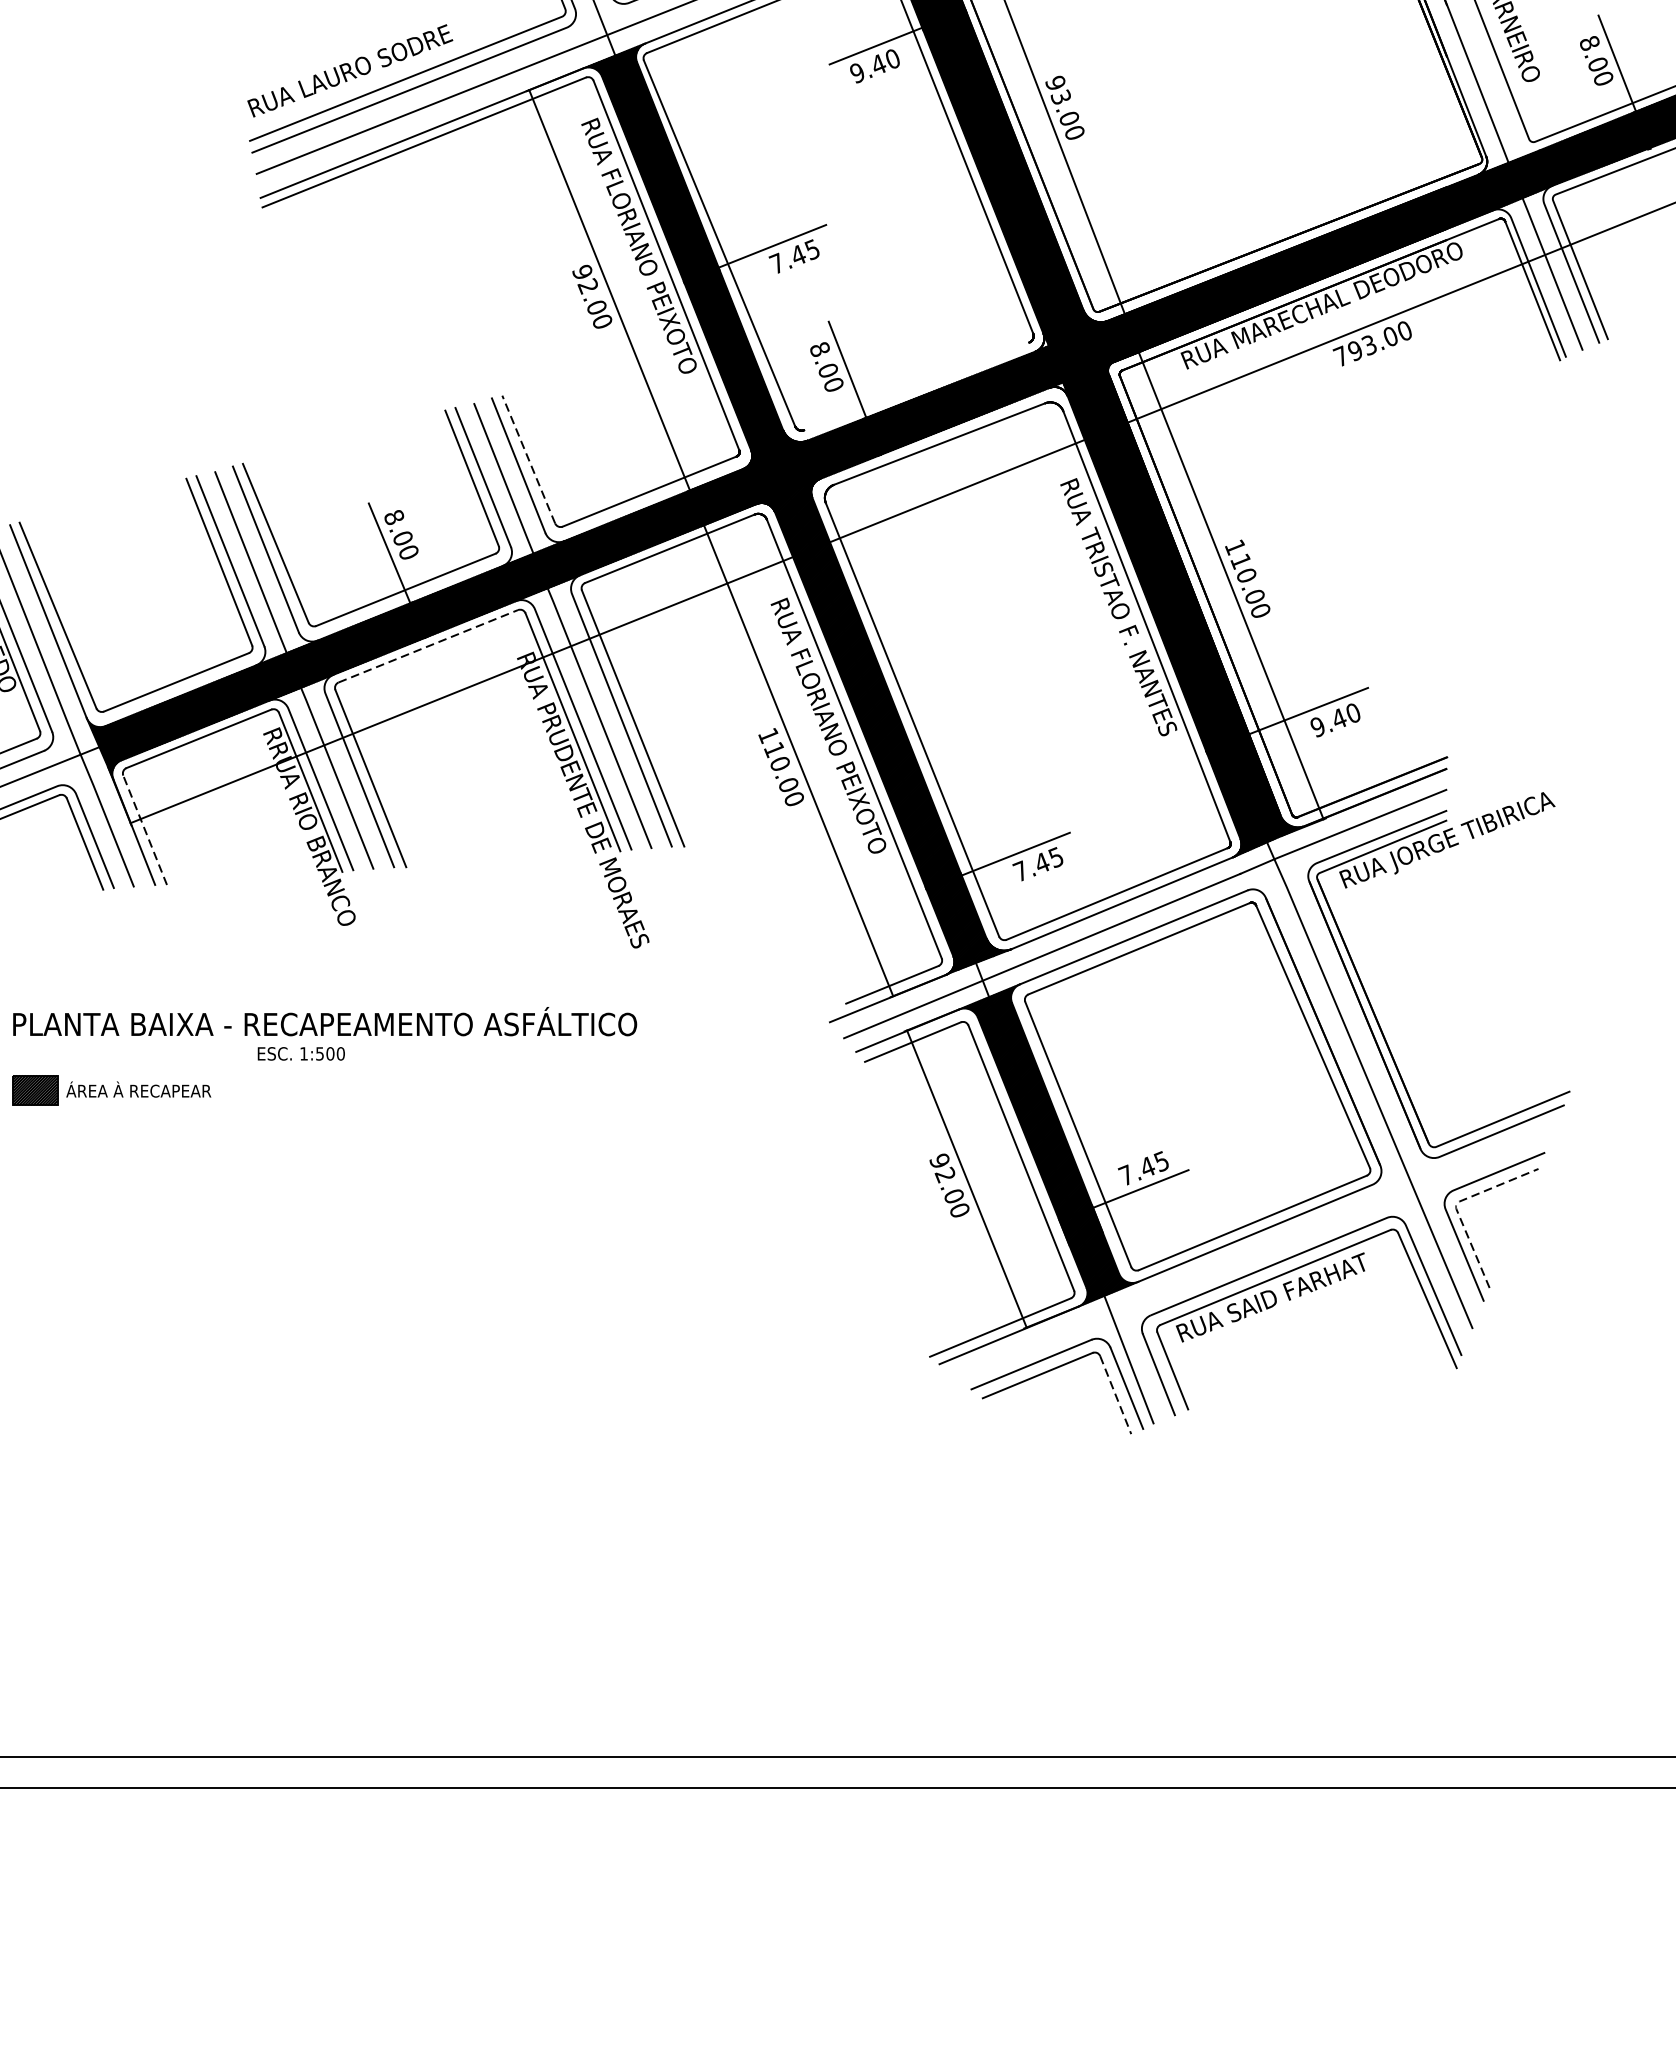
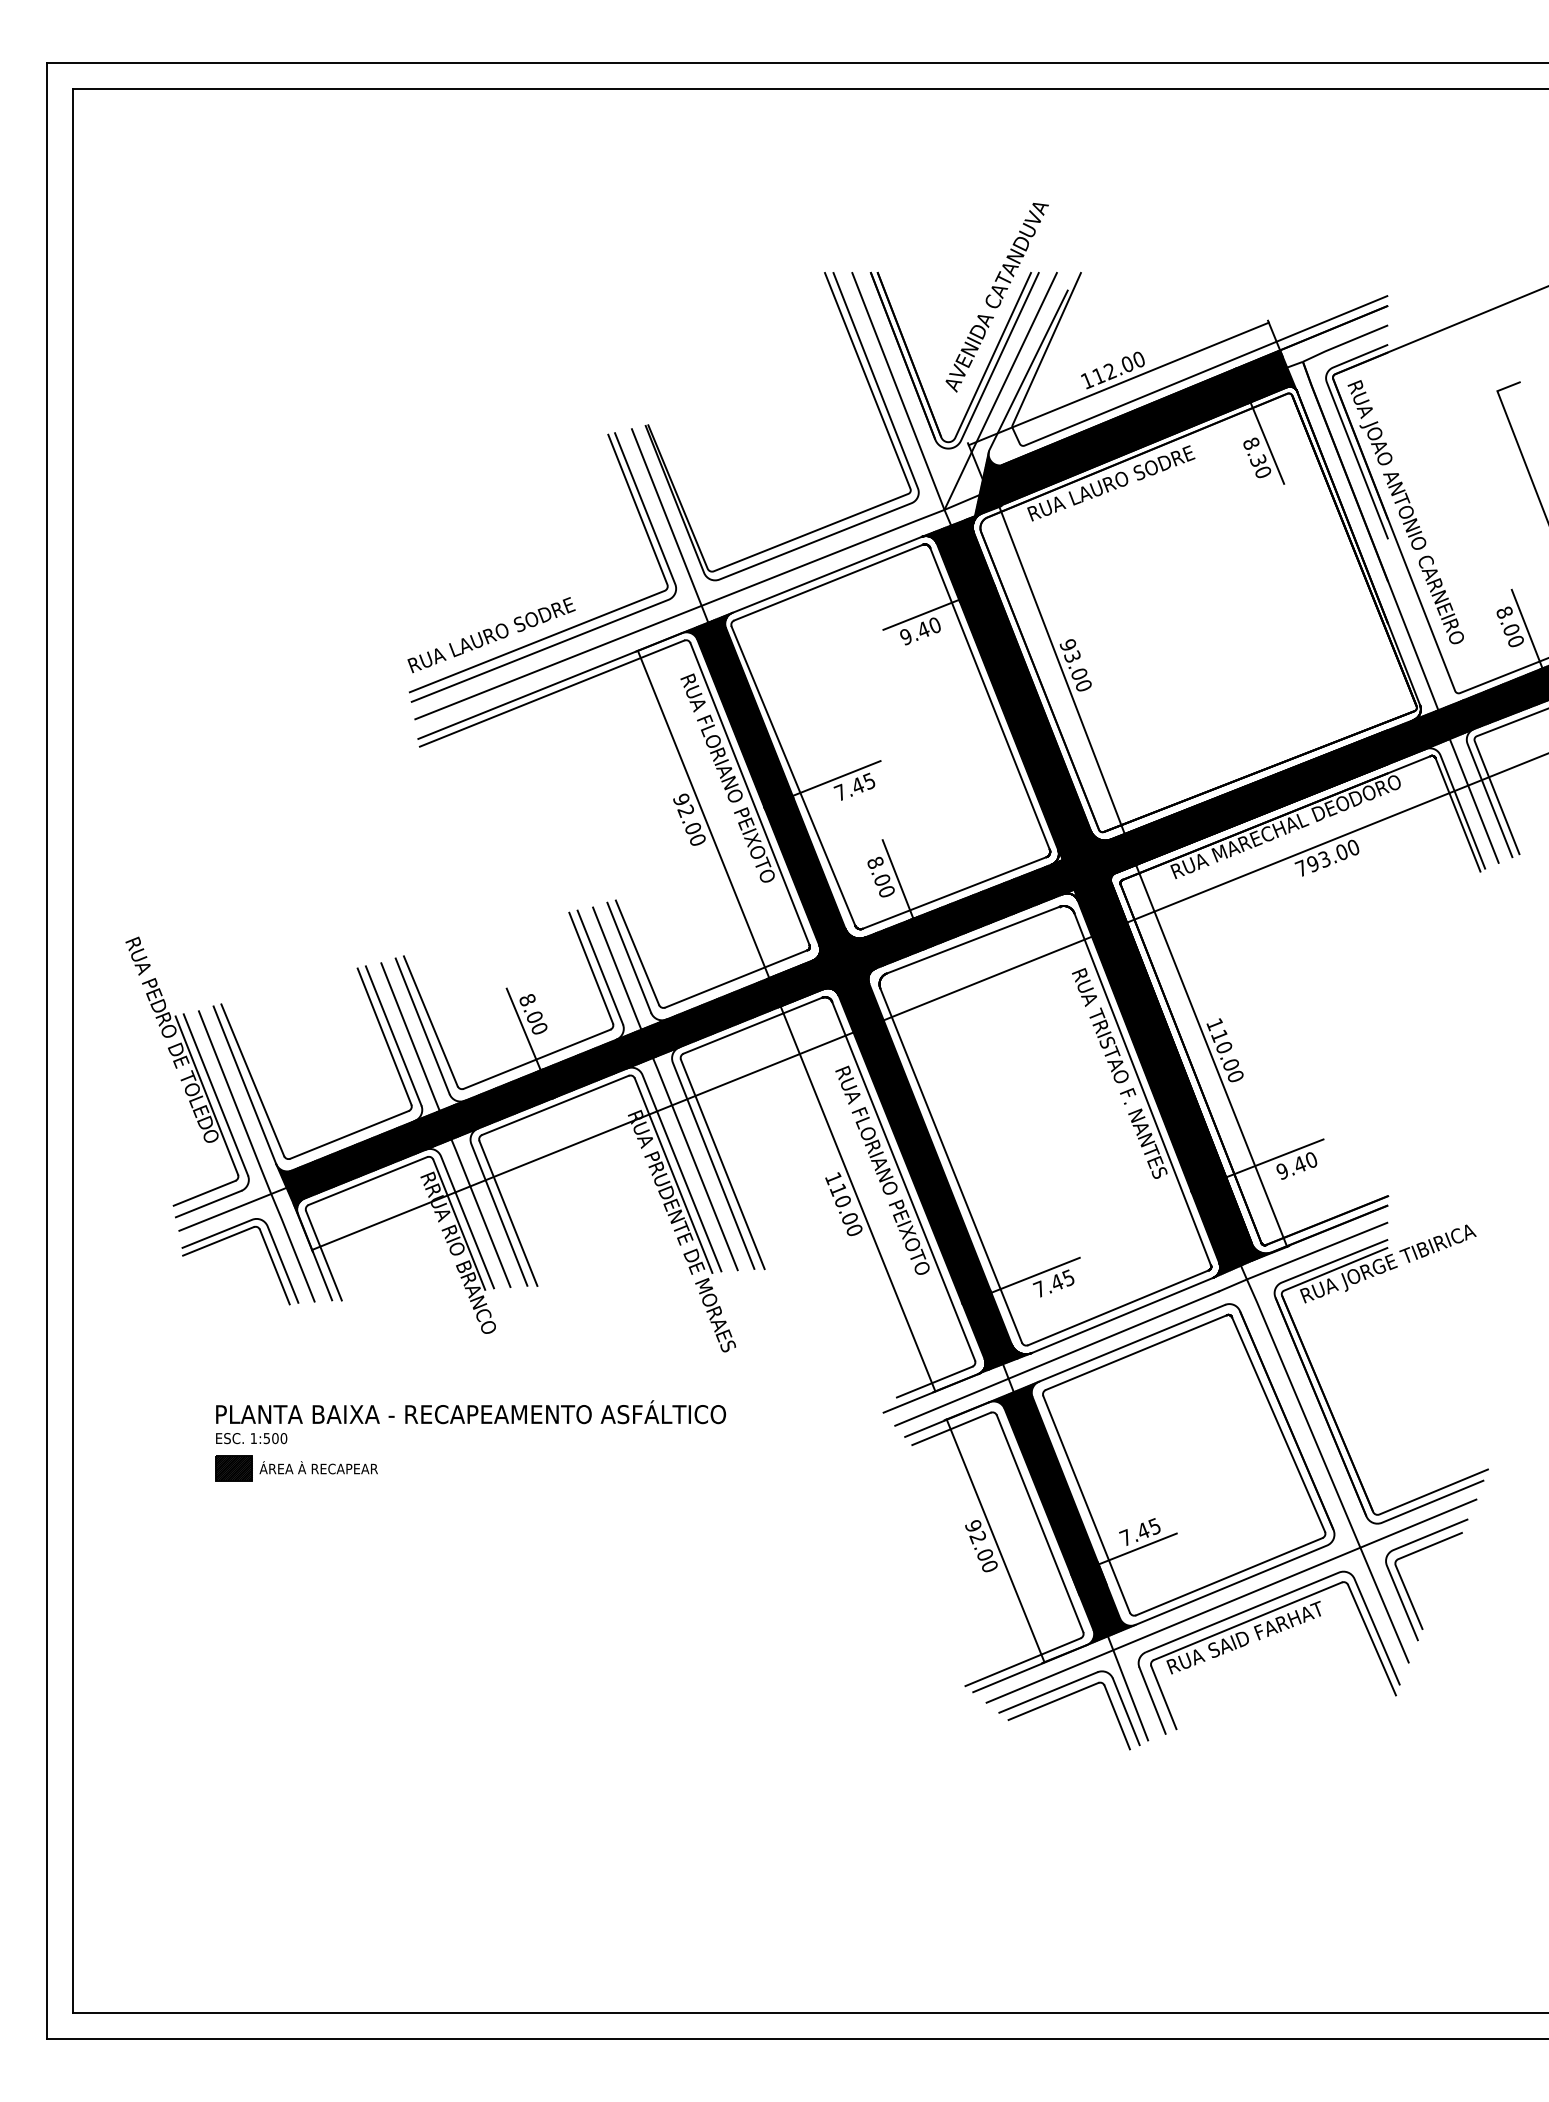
line: (916, 385) -> (954, 892), added
line: (528, 459) -> (637, 952), dashed -> solid
line: (428, 646) -> (555, 1105), dashed -> solid
line: (144, 829) -> (323, 1255), dashed -> solid
text: (301, 1053) -> (251, 1438), moved
line: (1456, 1204) -> (1395, 1561), dashed -> solid
line: (1255, 1252) -> (1231, 1600), added
line: (1116, 1395) -> (1117, 1717), dashed -> solid

